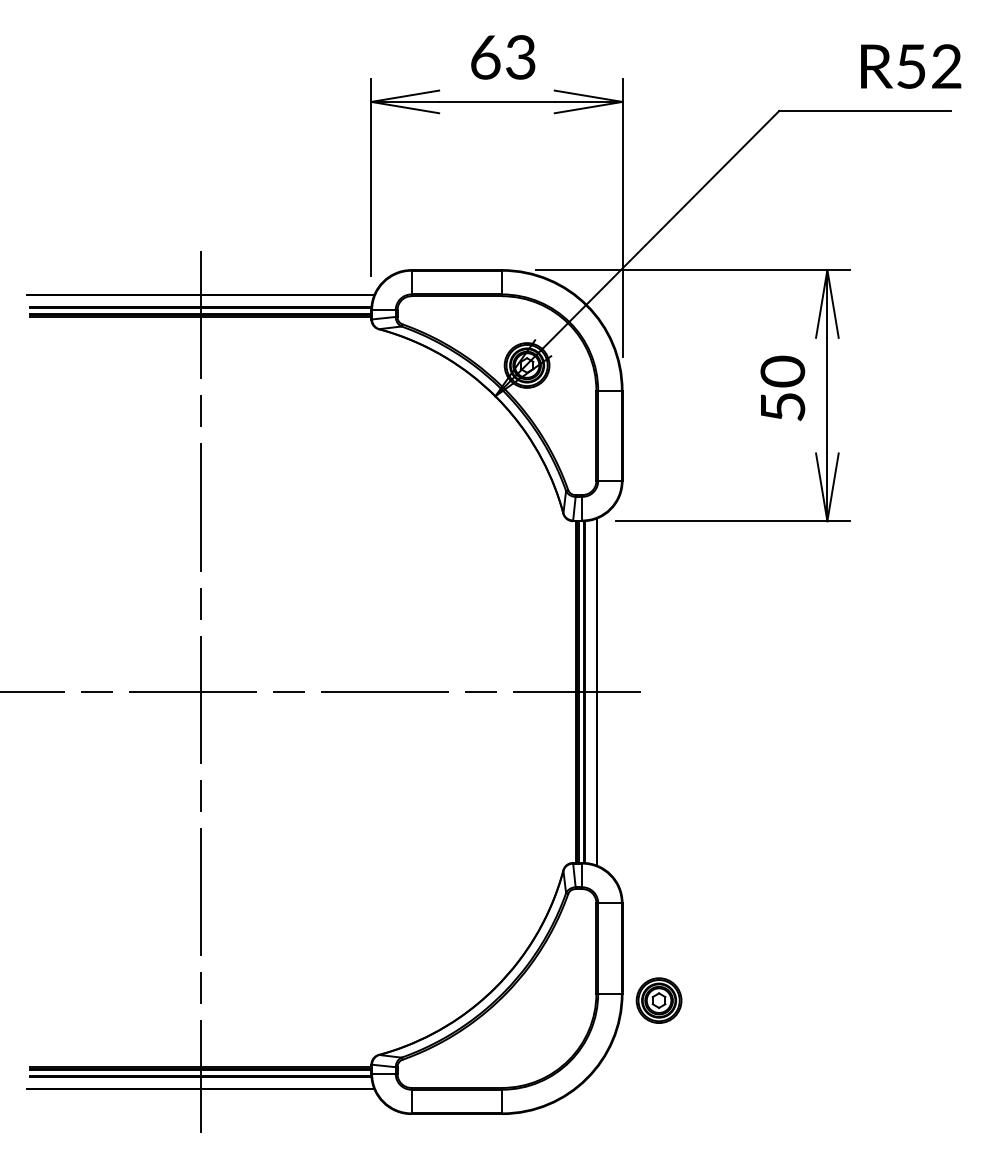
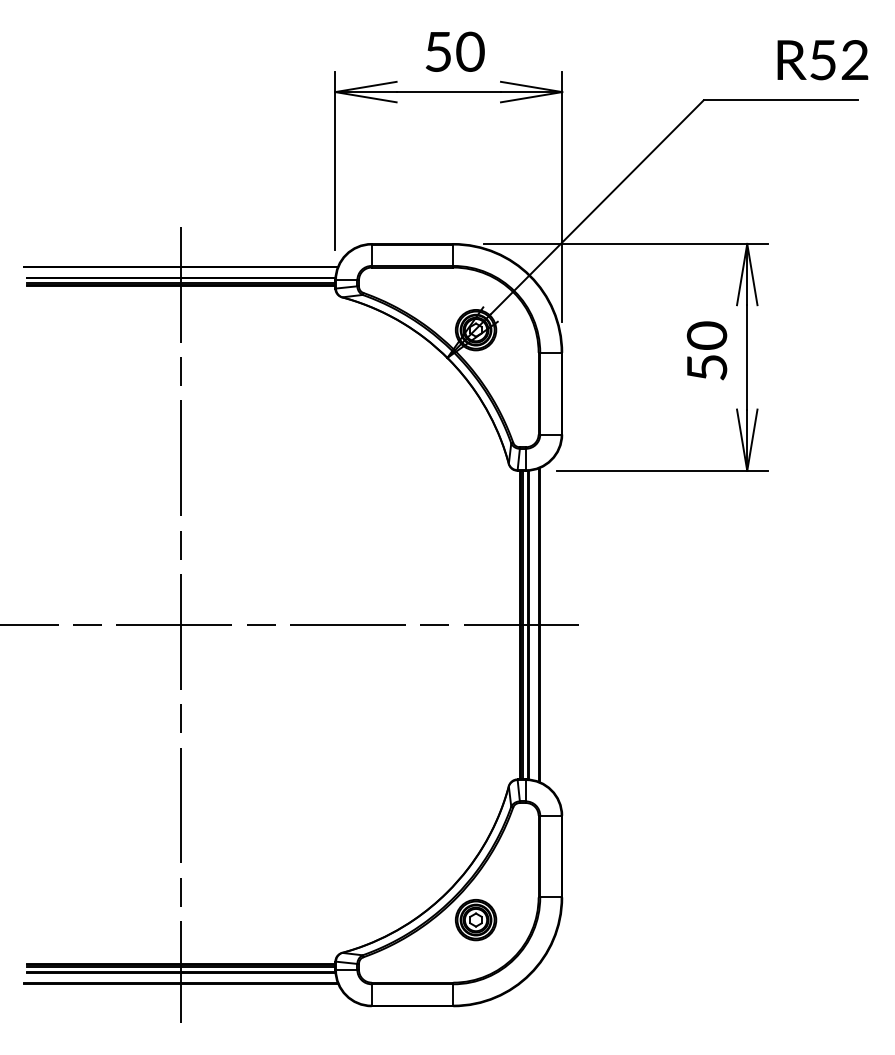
text: (503, 57) -> (454, 51), 63 -> 50
part: (658, 1000) -> (475, 919), moved

